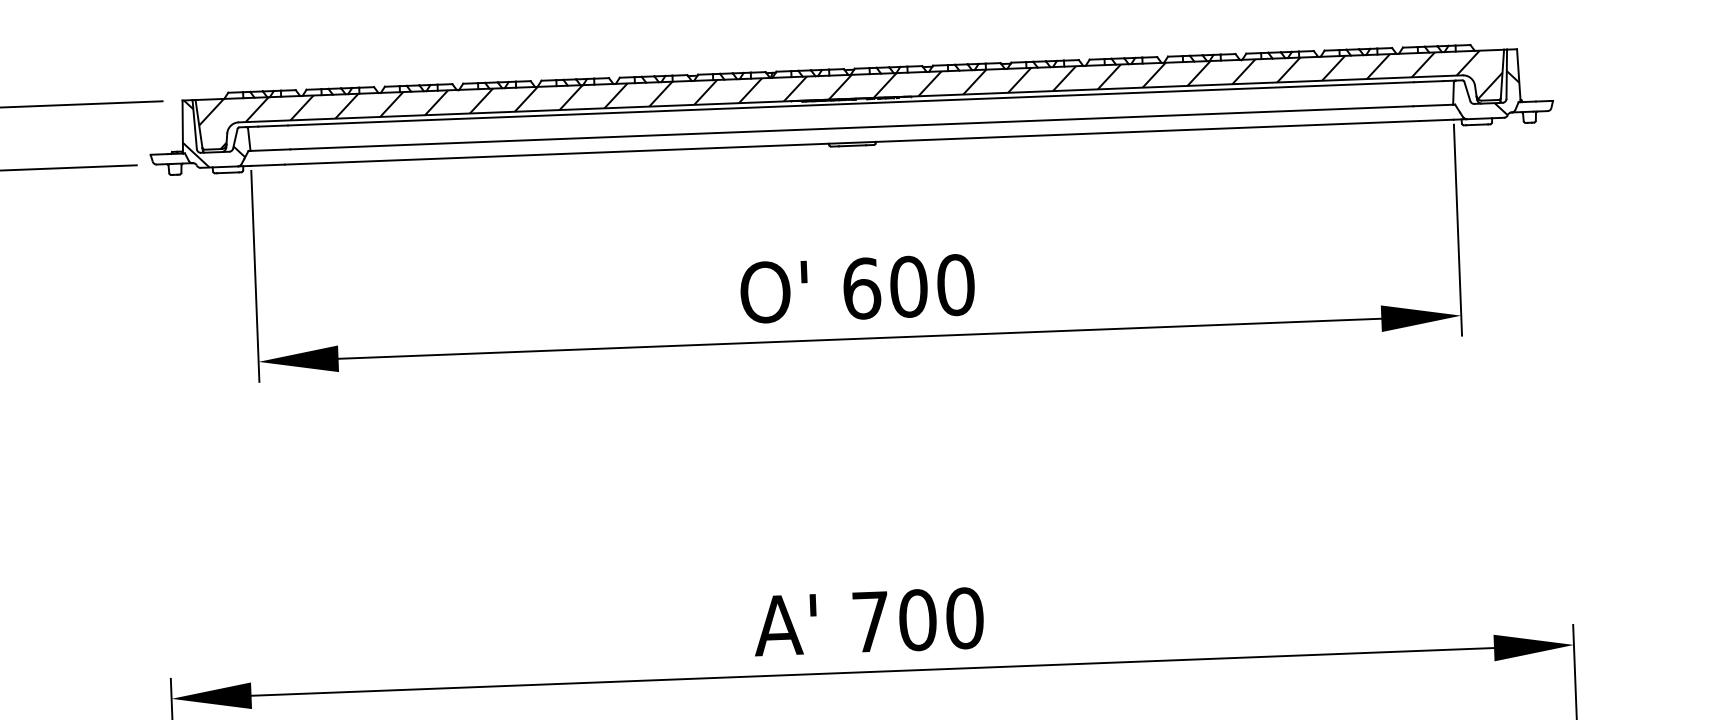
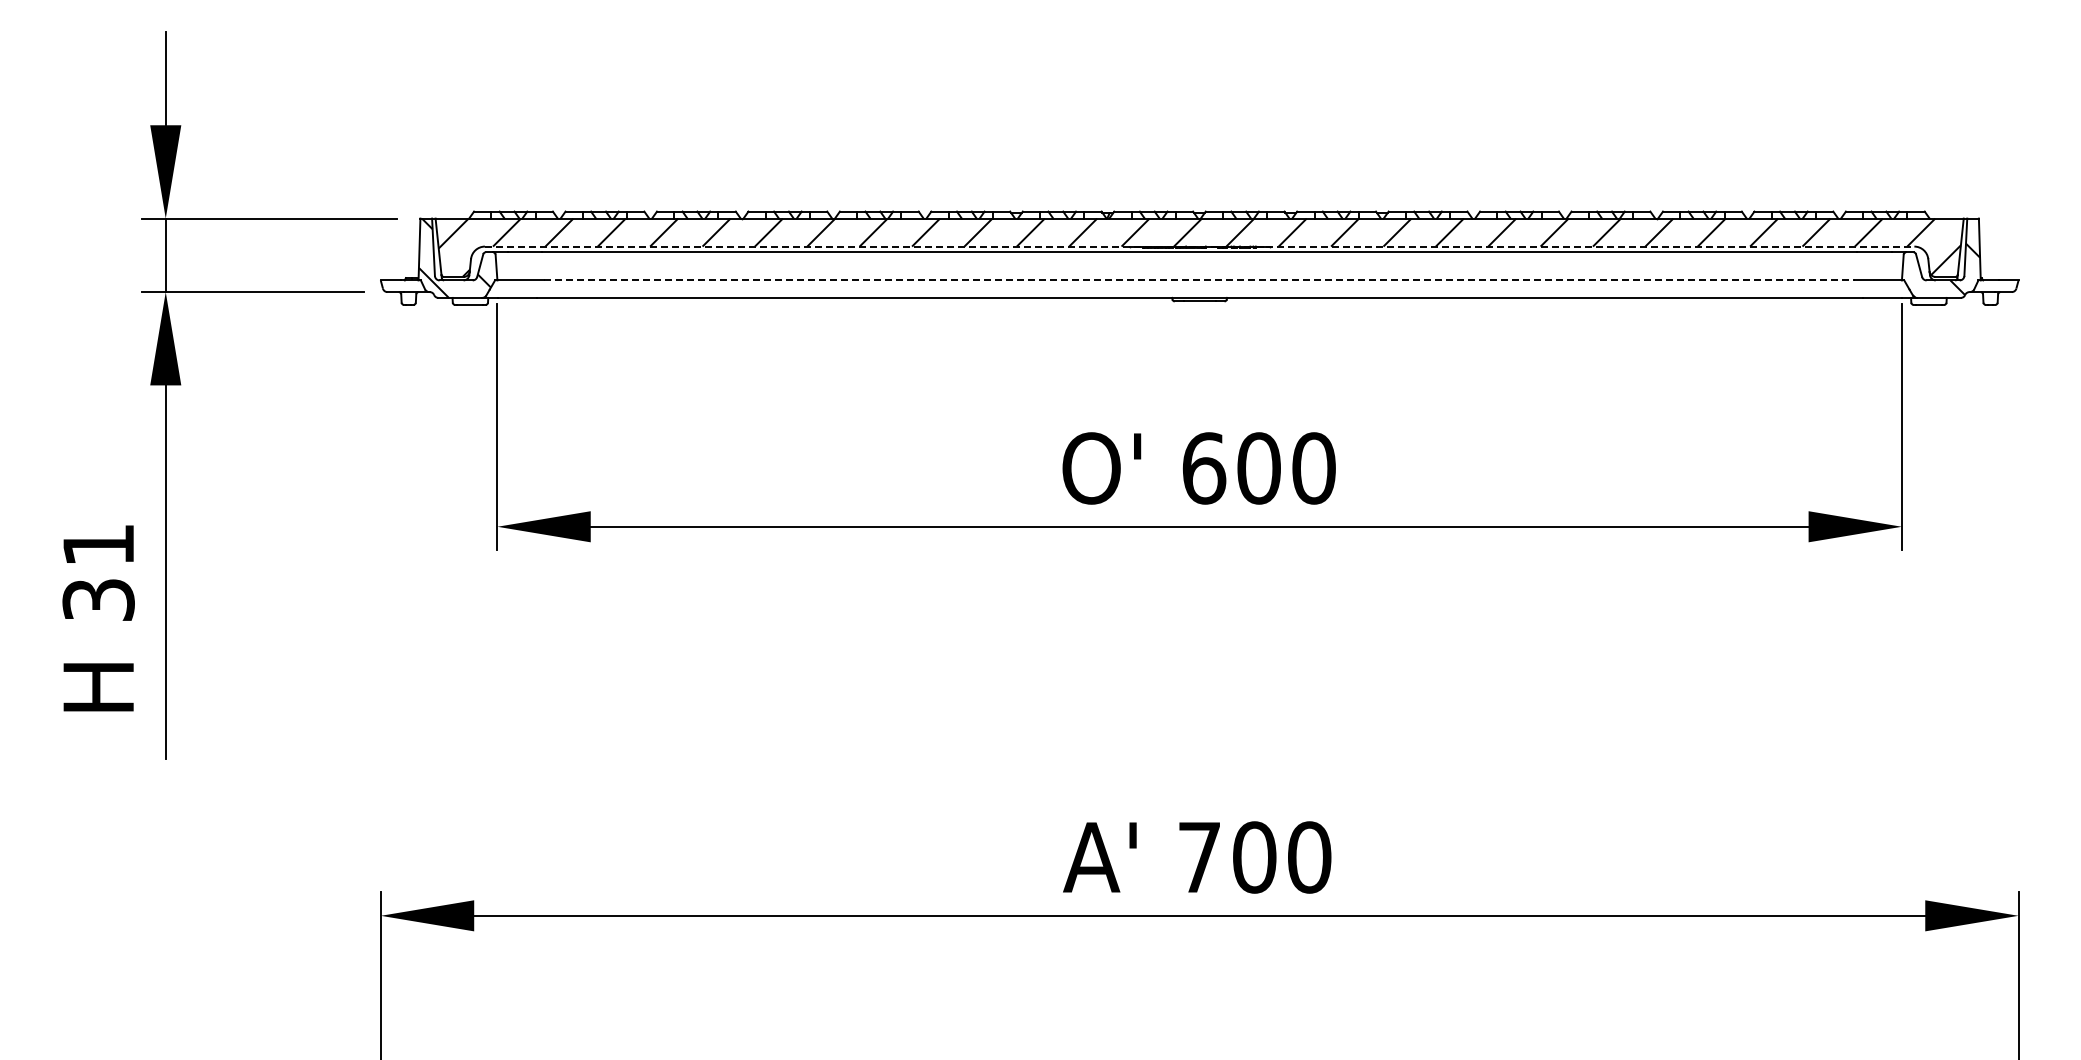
line: (850, 98) -> (1199, 246), solid -> dashed
line: (851, 127) -> (1199, 280), solid -> dashed

